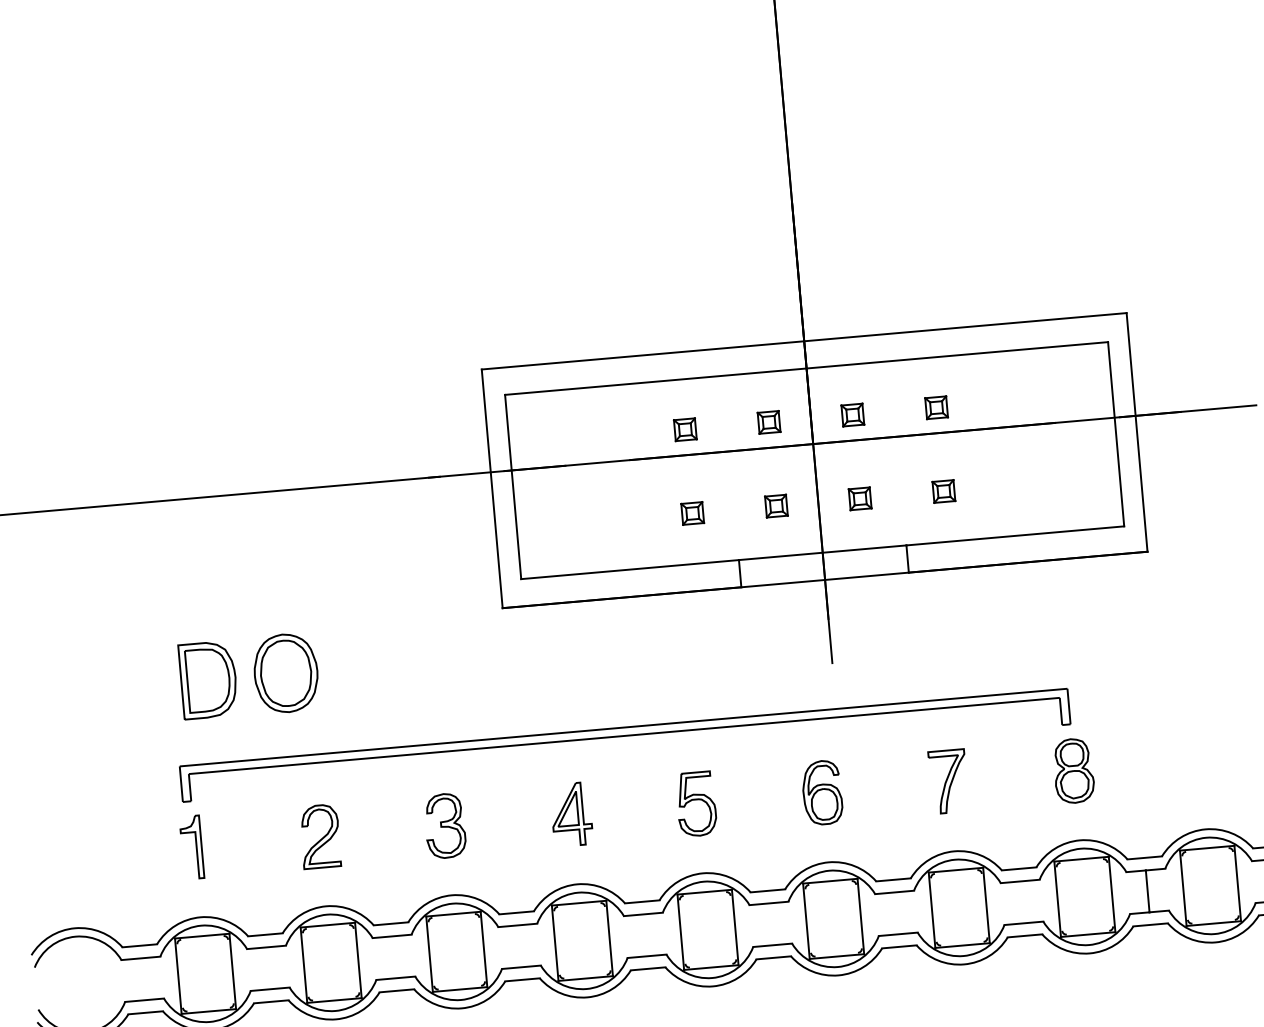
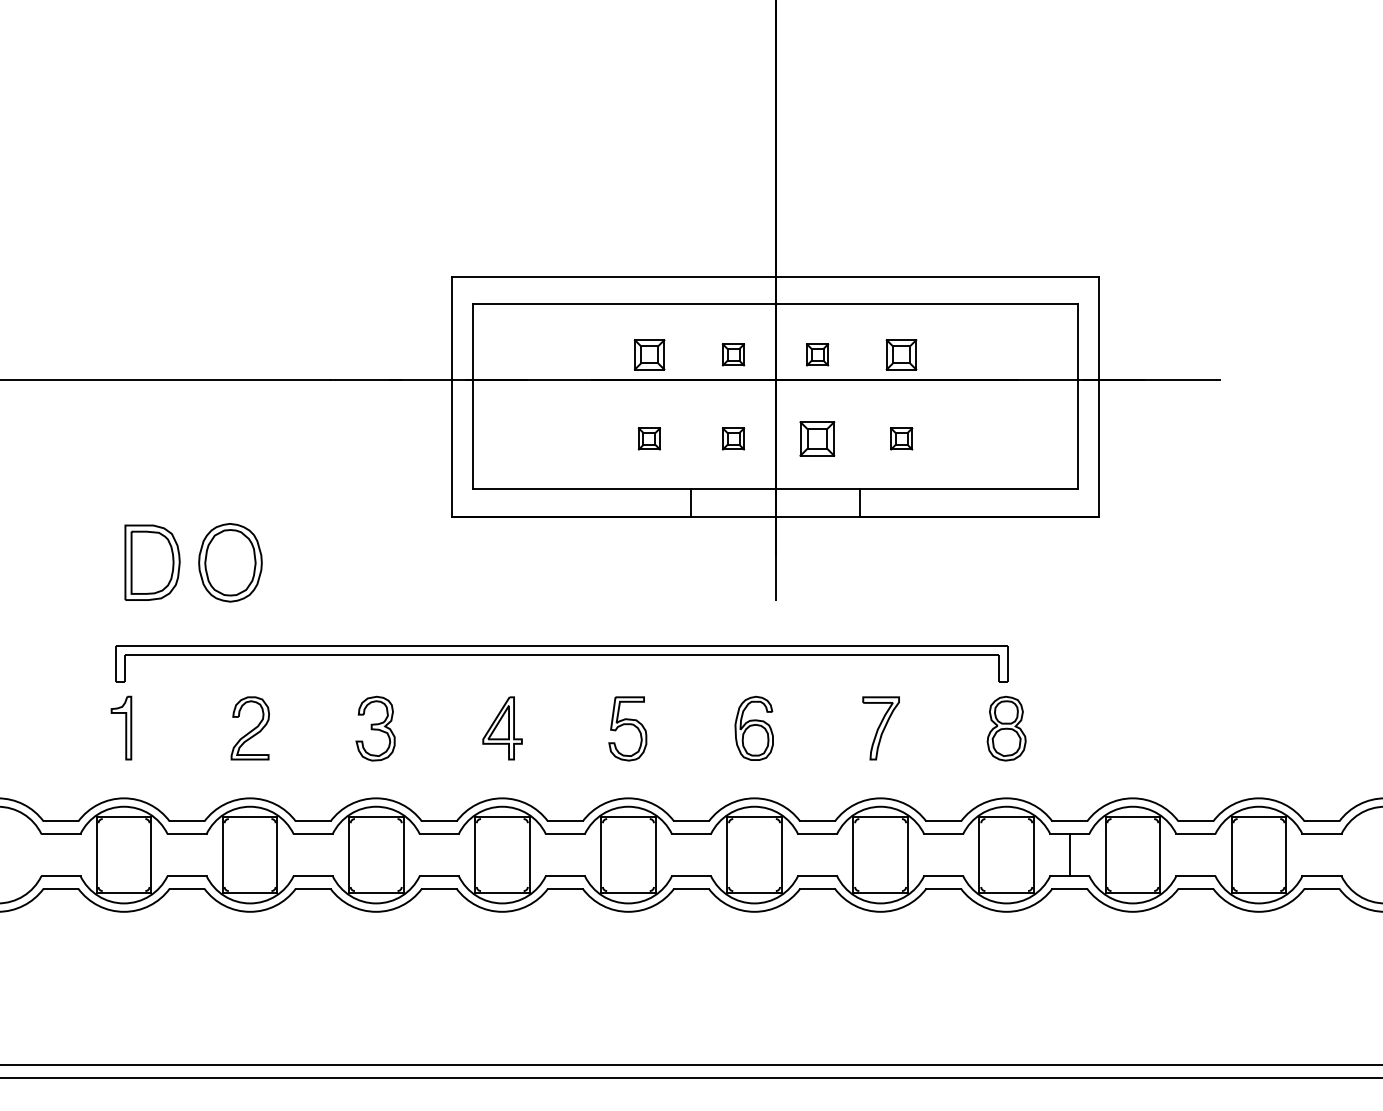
part: (936, 407) -> (901, 354), size x1.4
part: (684, 429) -> (648, 354), size x1.4
part: (860, 498) -> (817, 438), size x1.6

